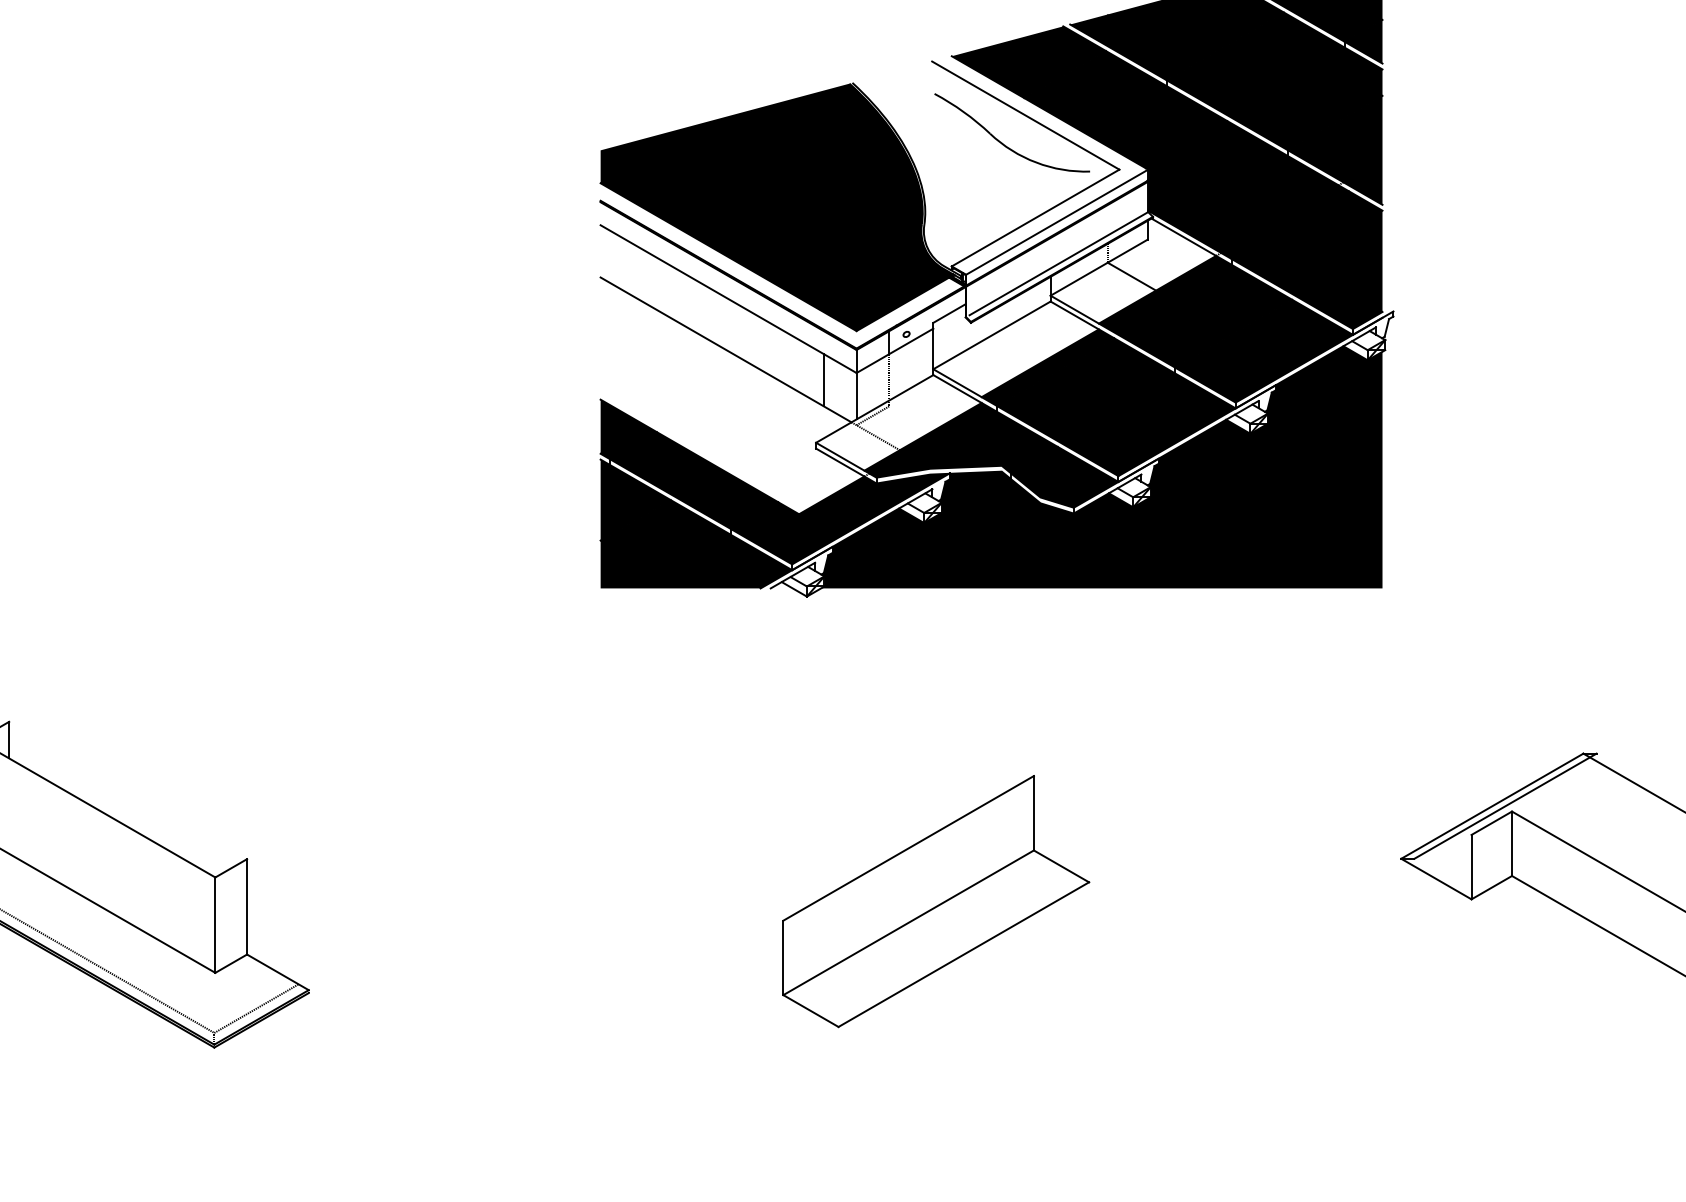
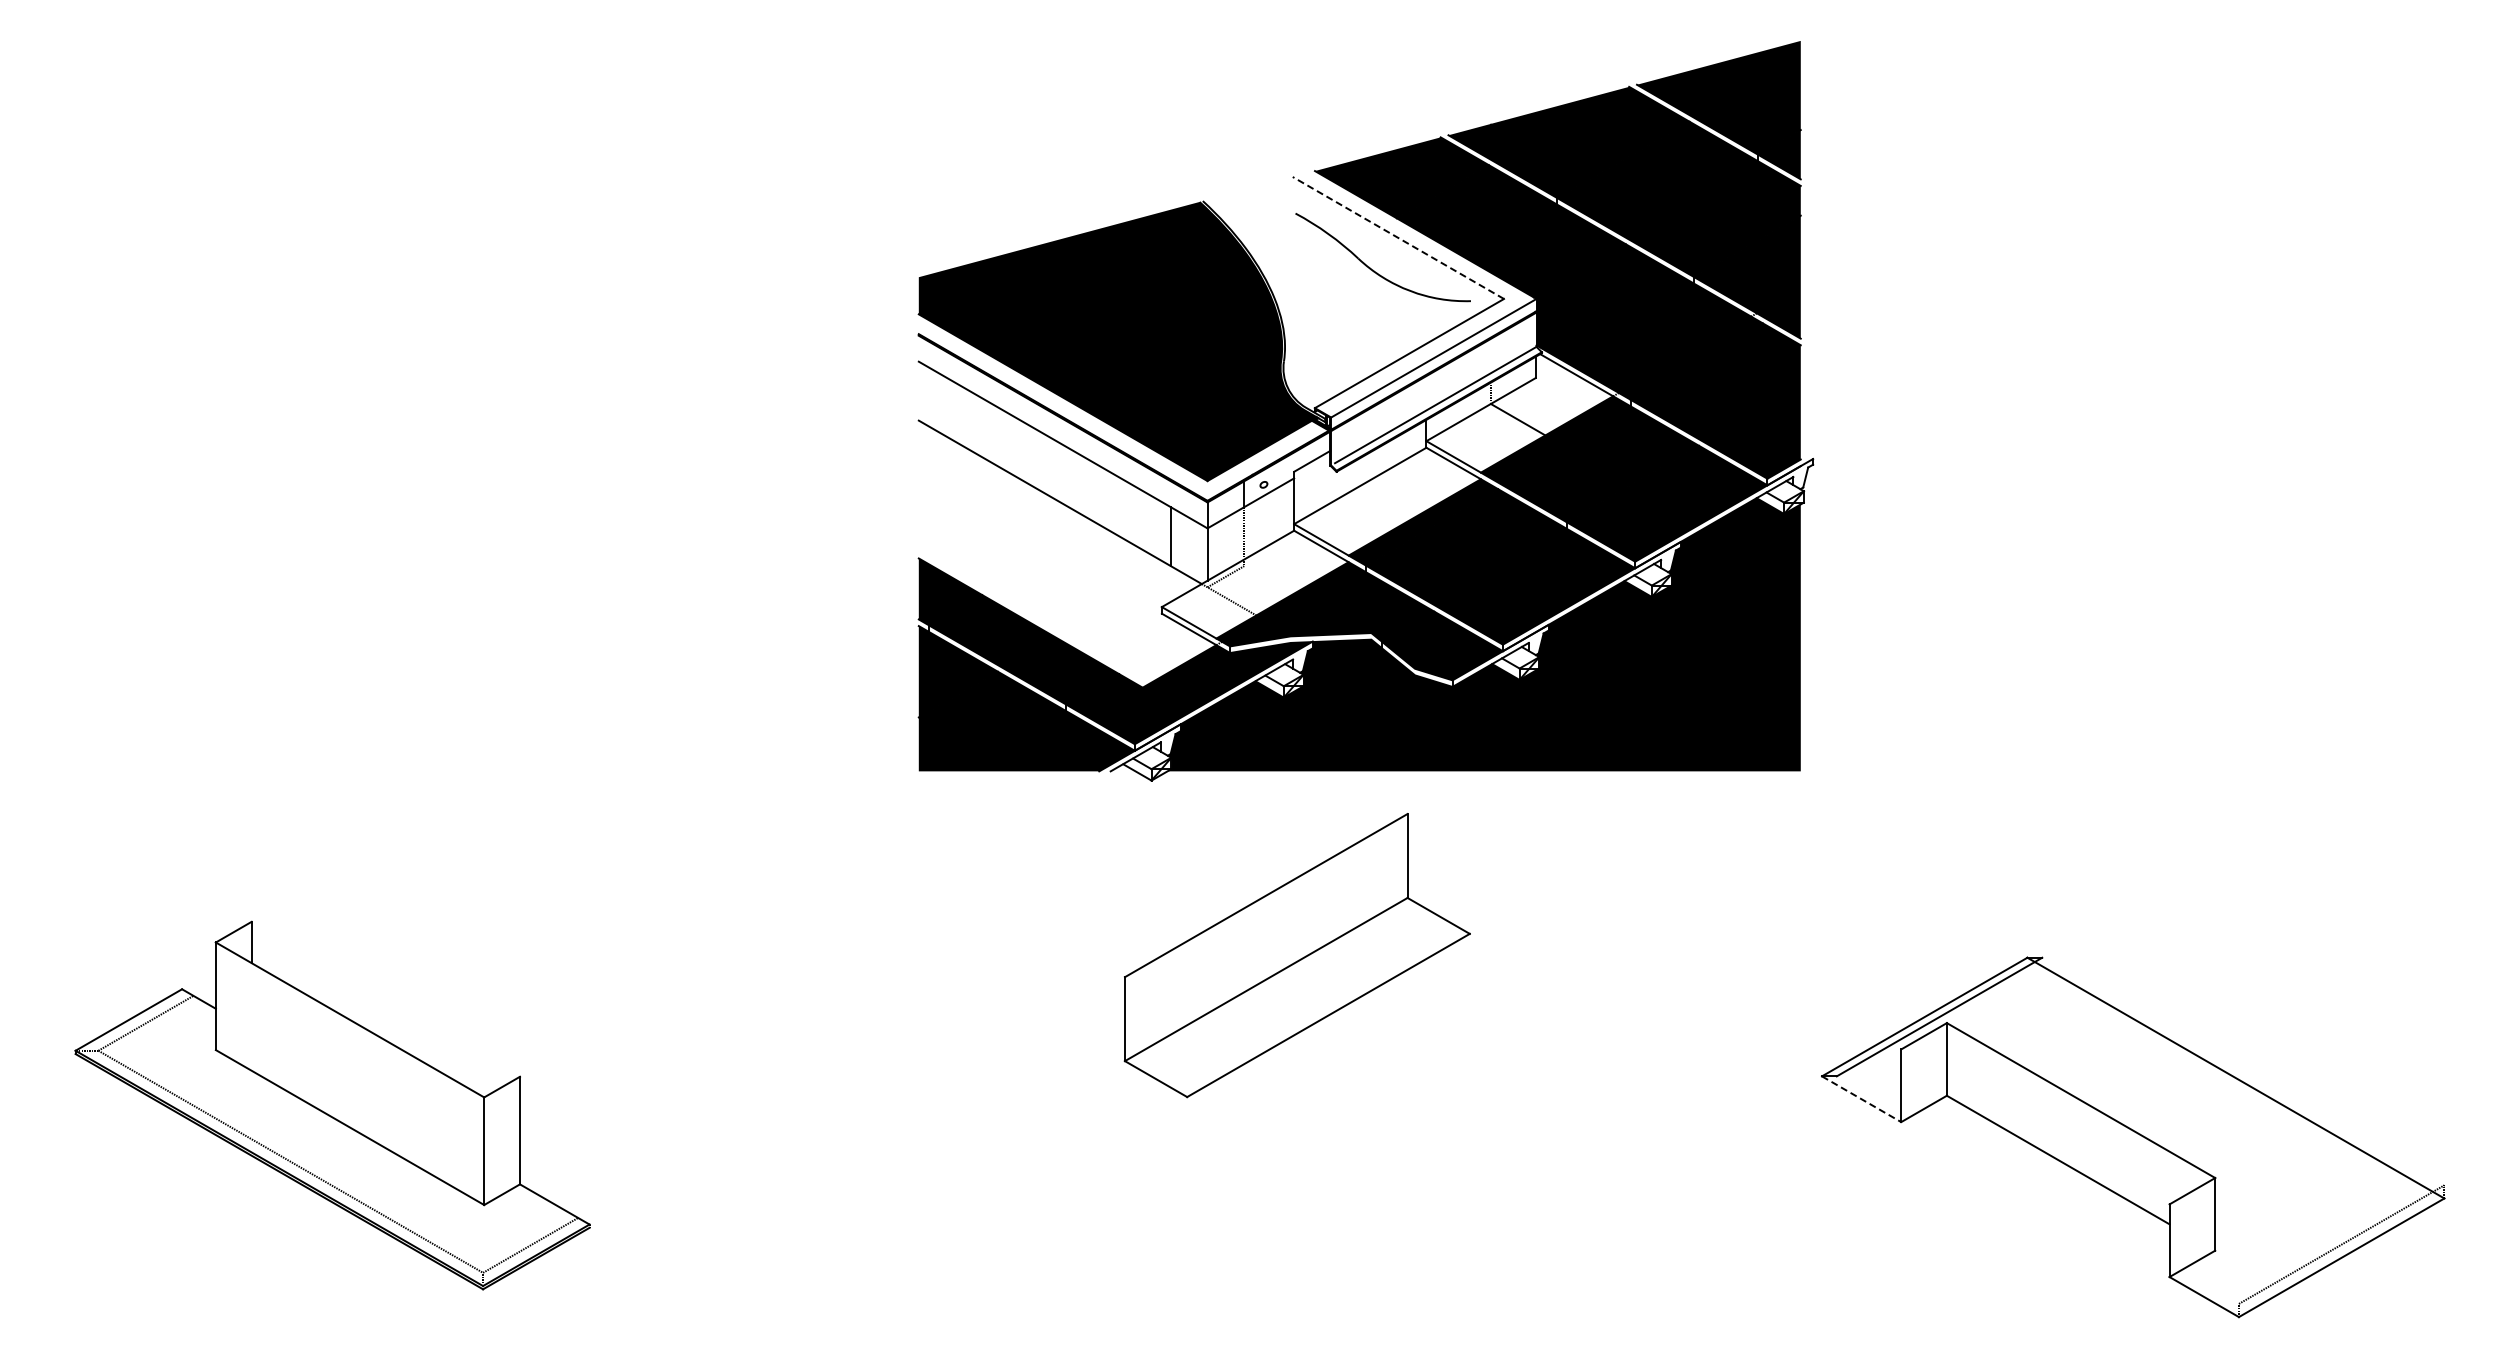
line: (1025, 116) -> (1398, 238), solid -> dashed
line: (1436, 879) -> (1861, 1099), solid -> dashed
part: (935, 901) -> (1296, 955), moved

